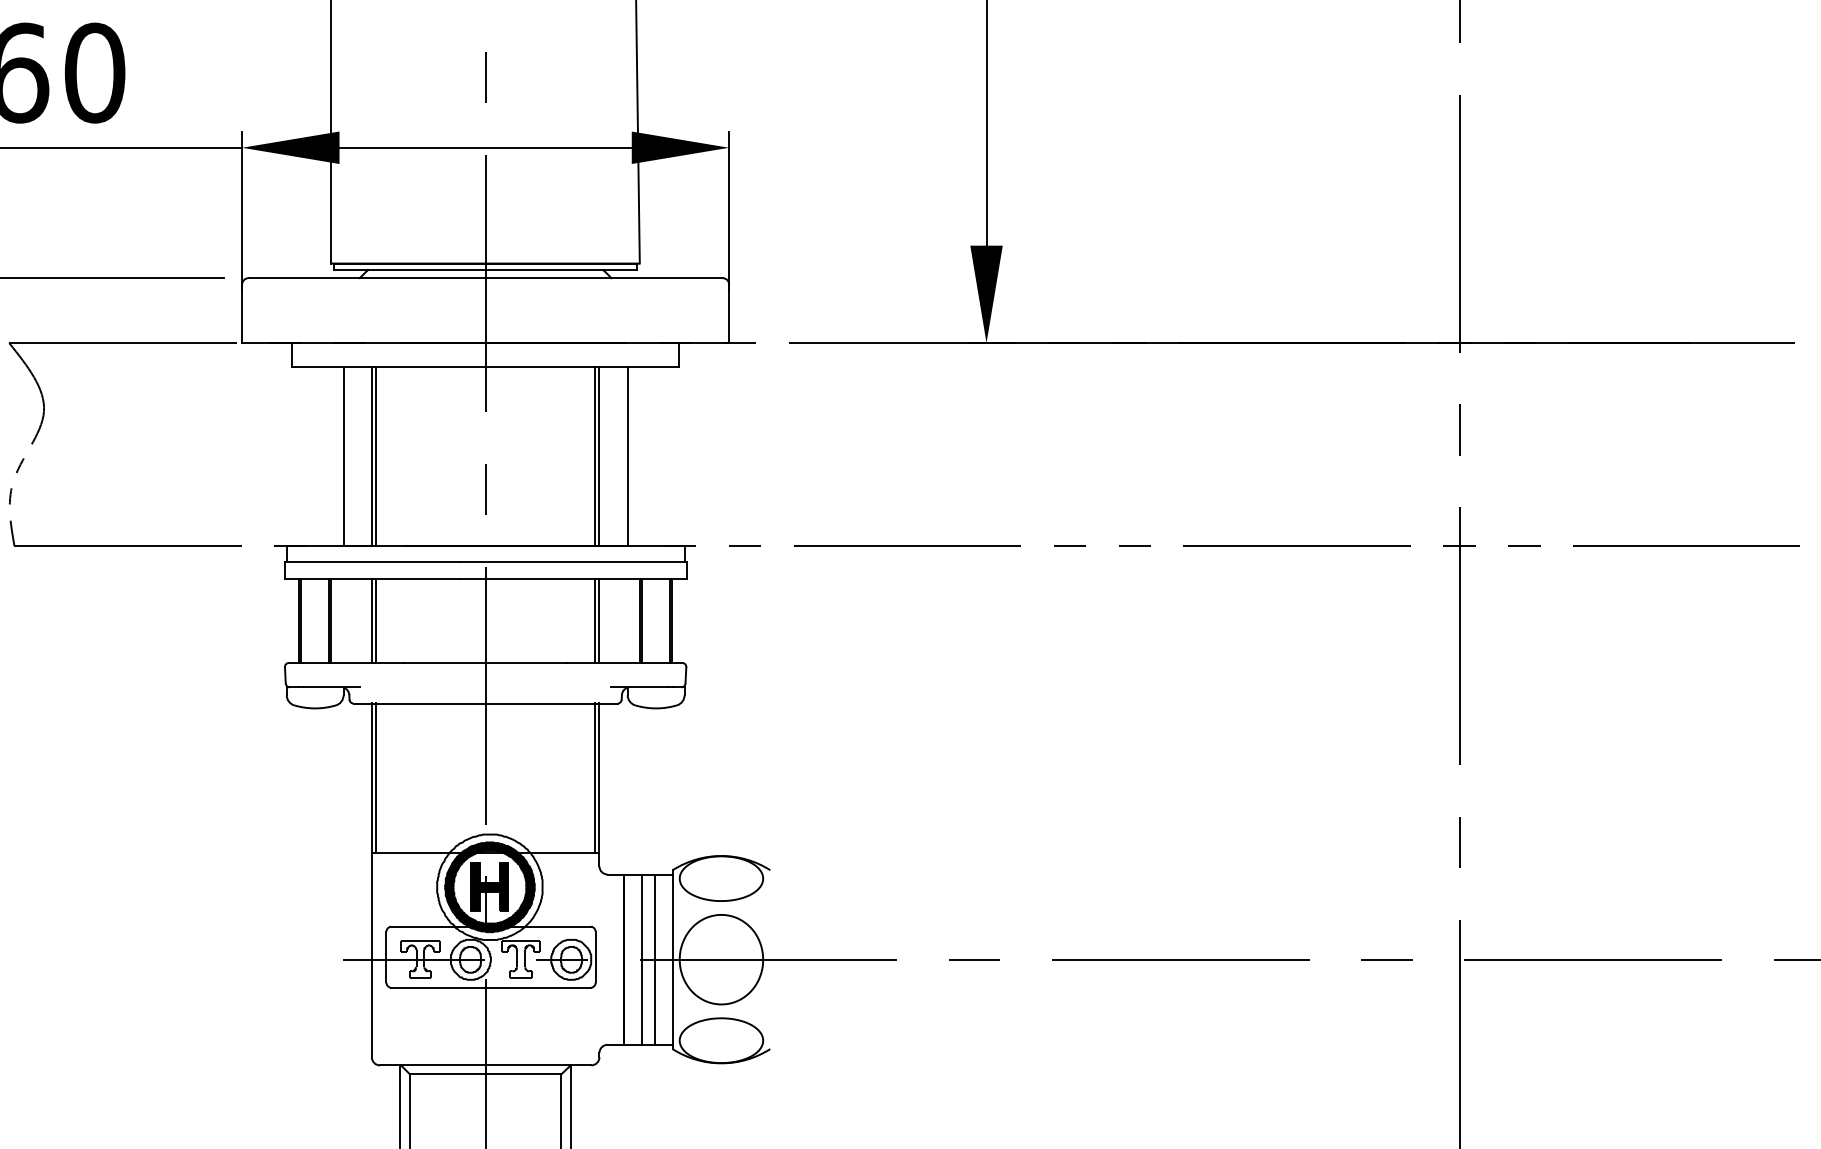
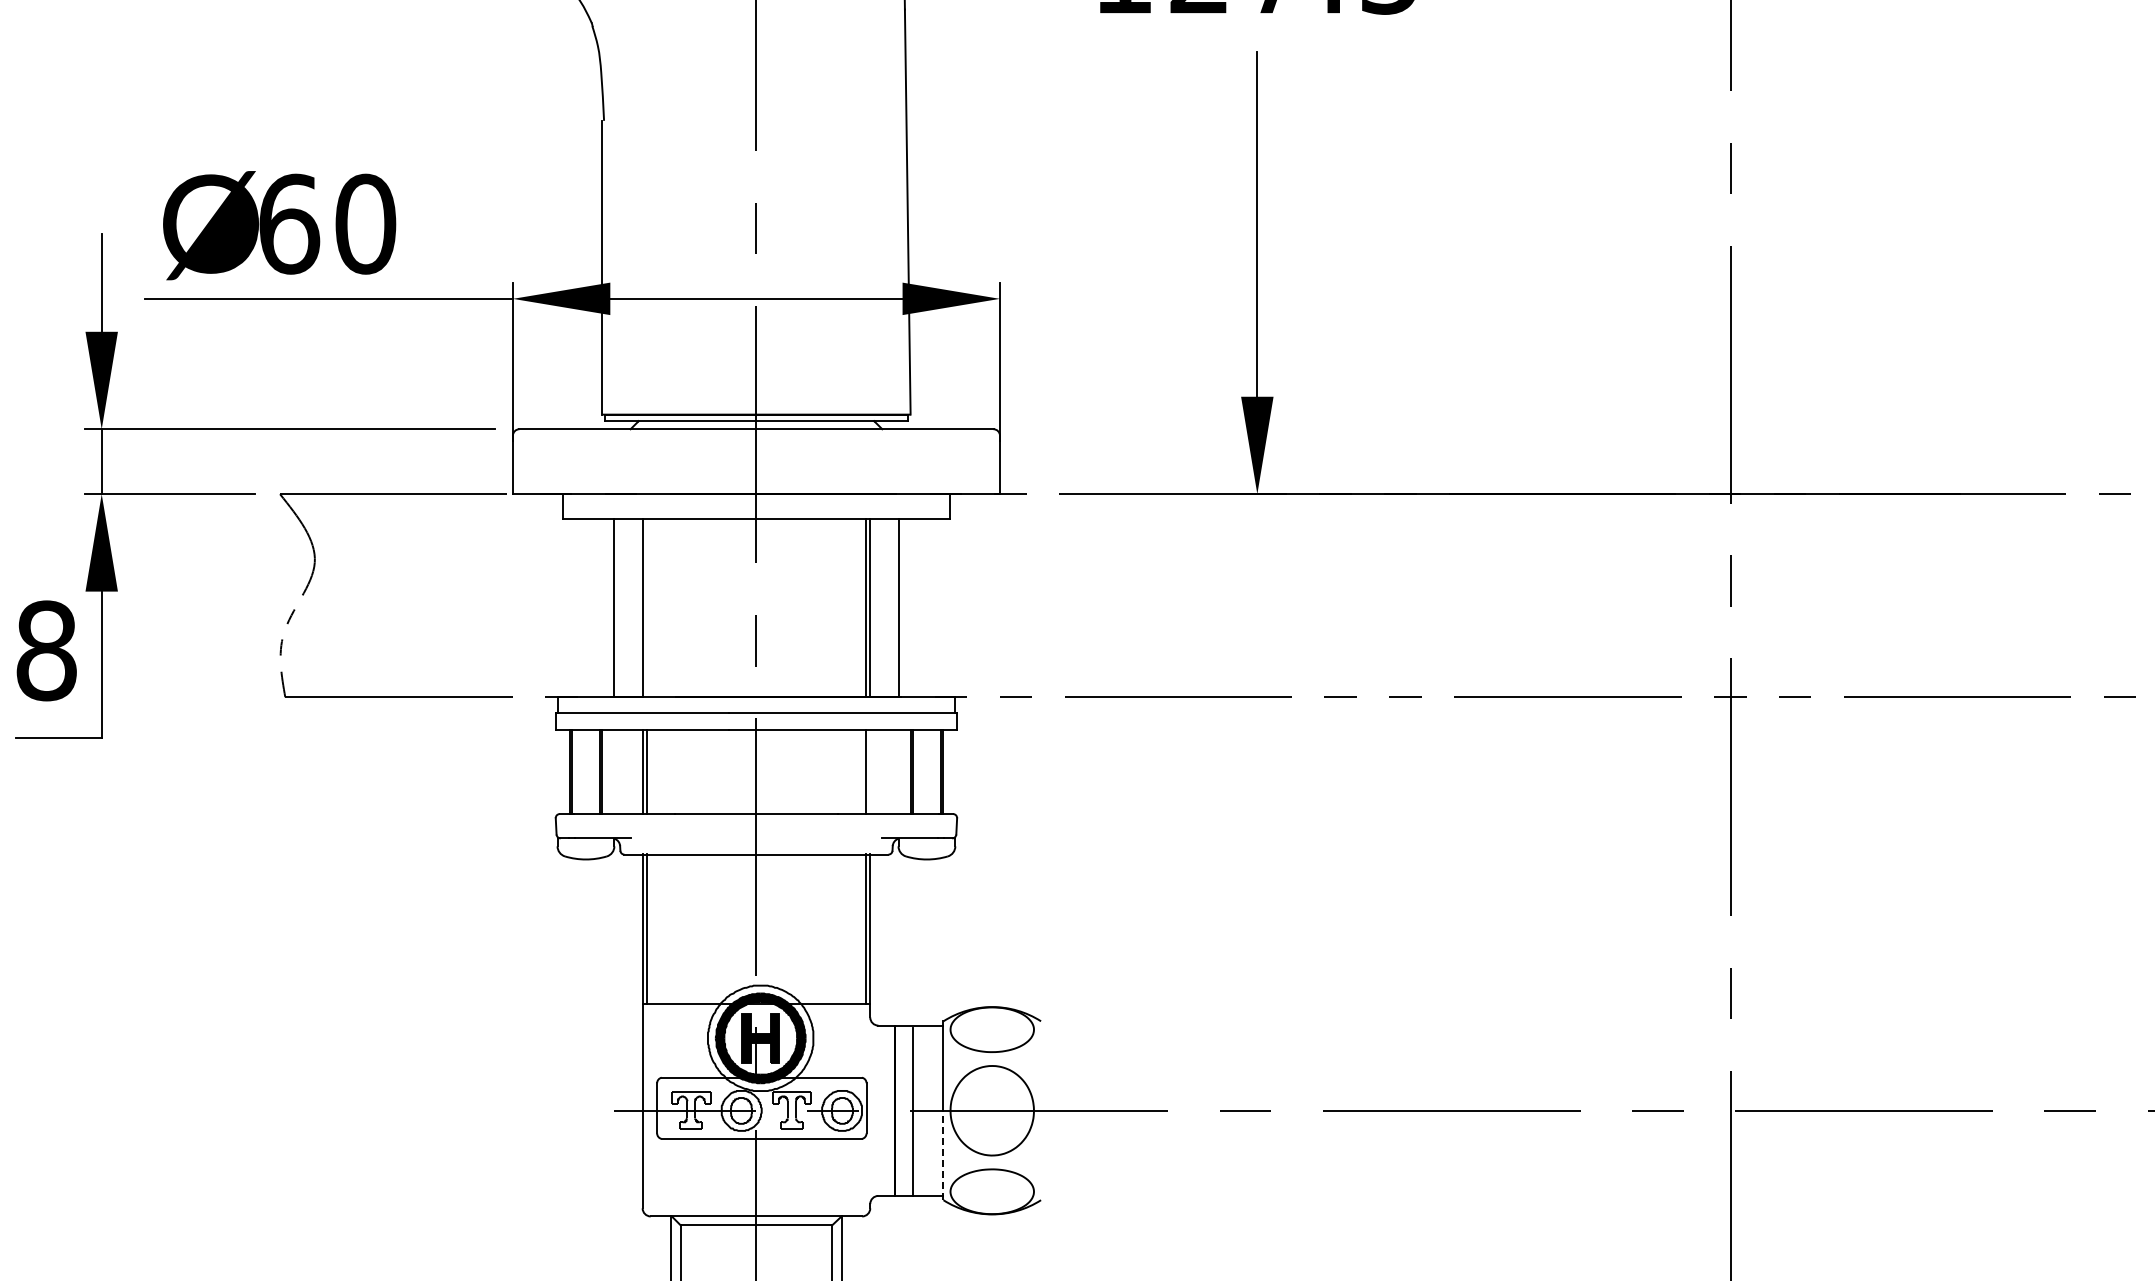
line: (375, 456) -> (646, 607), removed
line: (599, 620) -> (870, 771), removed
line: (655, 960) -> (926, 1111), removed
line: (672, 1004) -> (943, 1155), solid -> dashed

